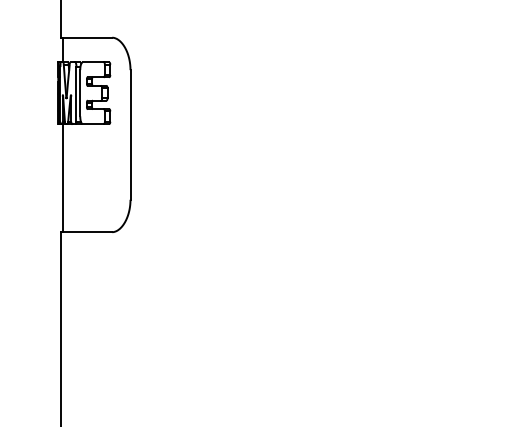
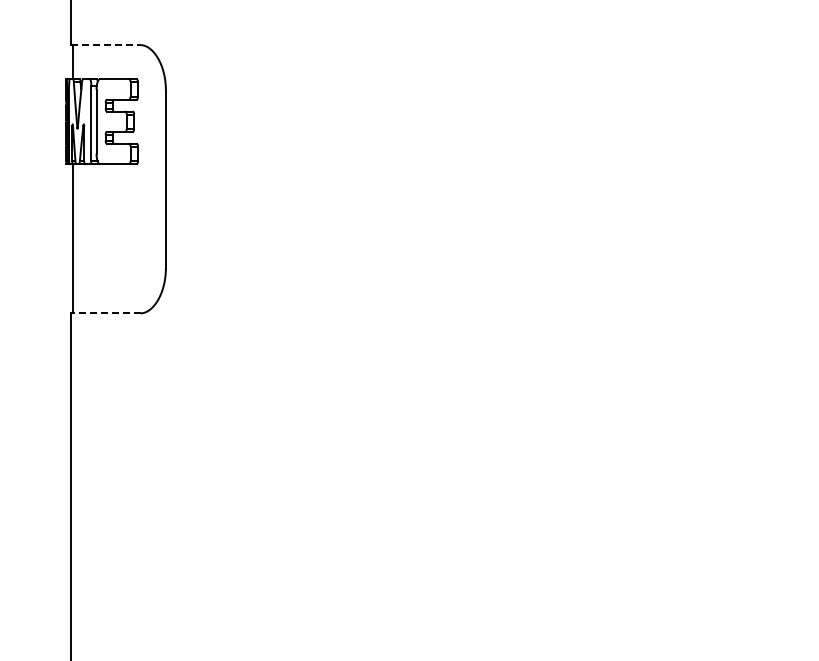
line: (87, 37) -> (106, 45), solid -> dashed
line: (86, 232) -> (105, 313), solid -> dashed

